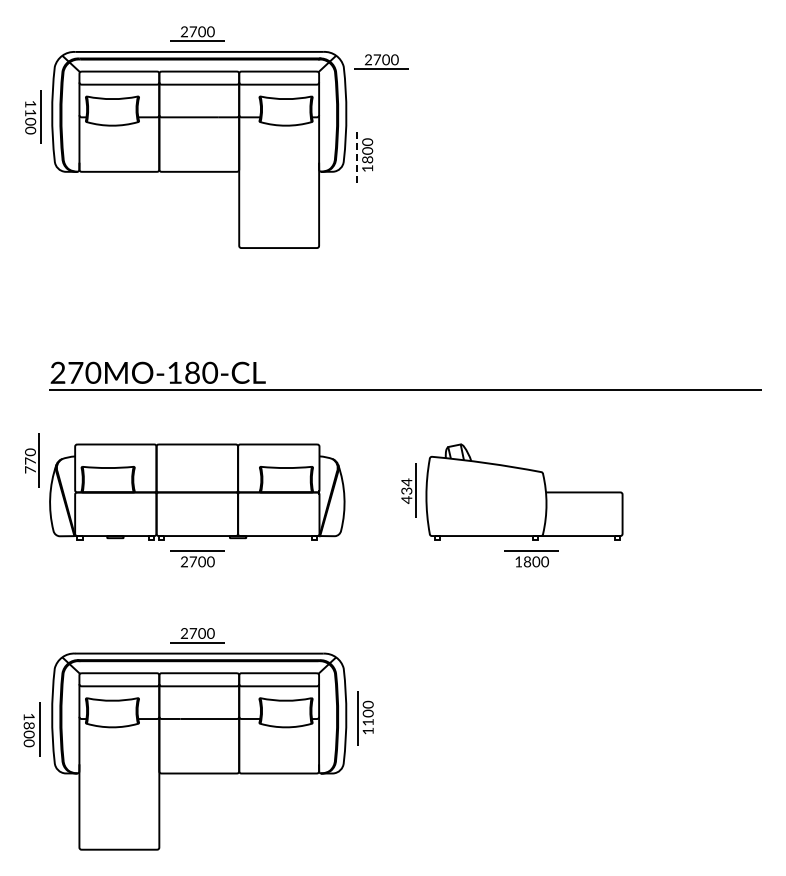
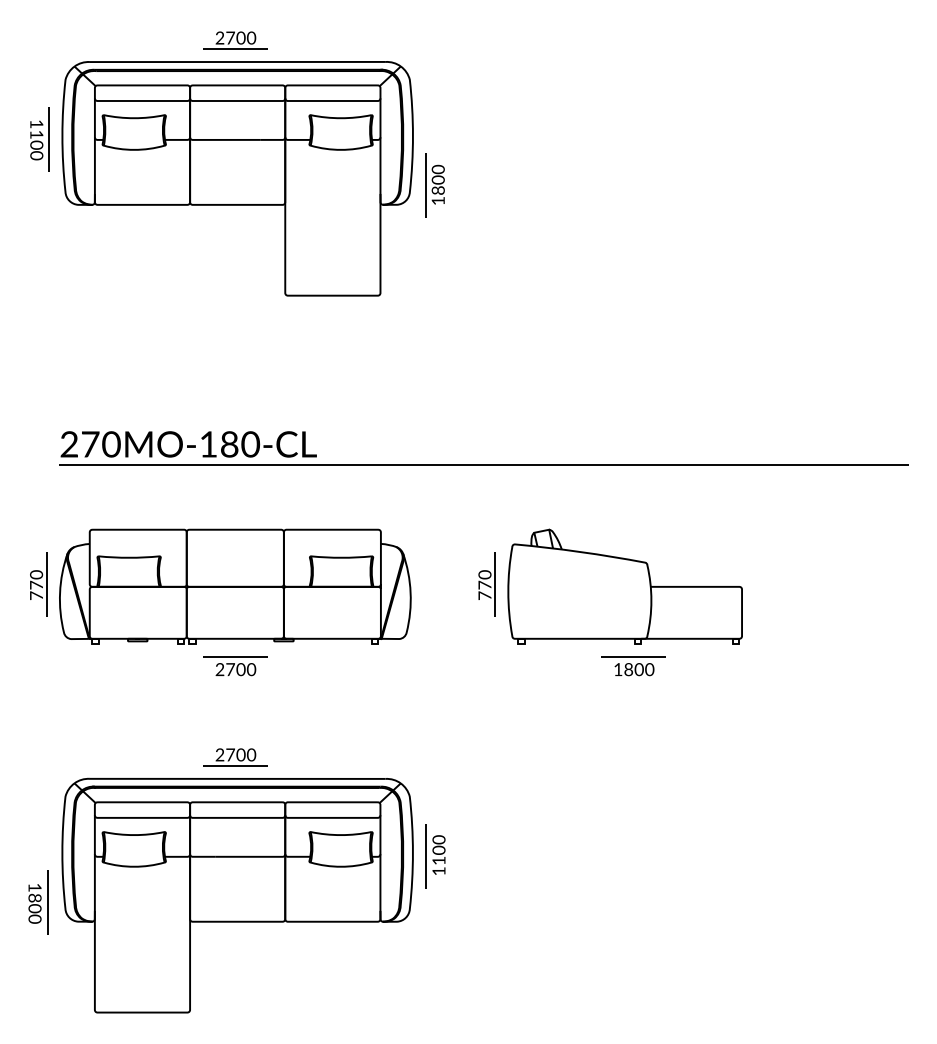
part: (381, 61) -> (454, 73), removed
line: (357, 155) -> (426, 185), dashed -> solid
part: (32, 460) -> (38, 584), moved
text: (406, 491) -> (484, 585), 434 -> 770
part: (31, 729) -> (37, 902), moved

